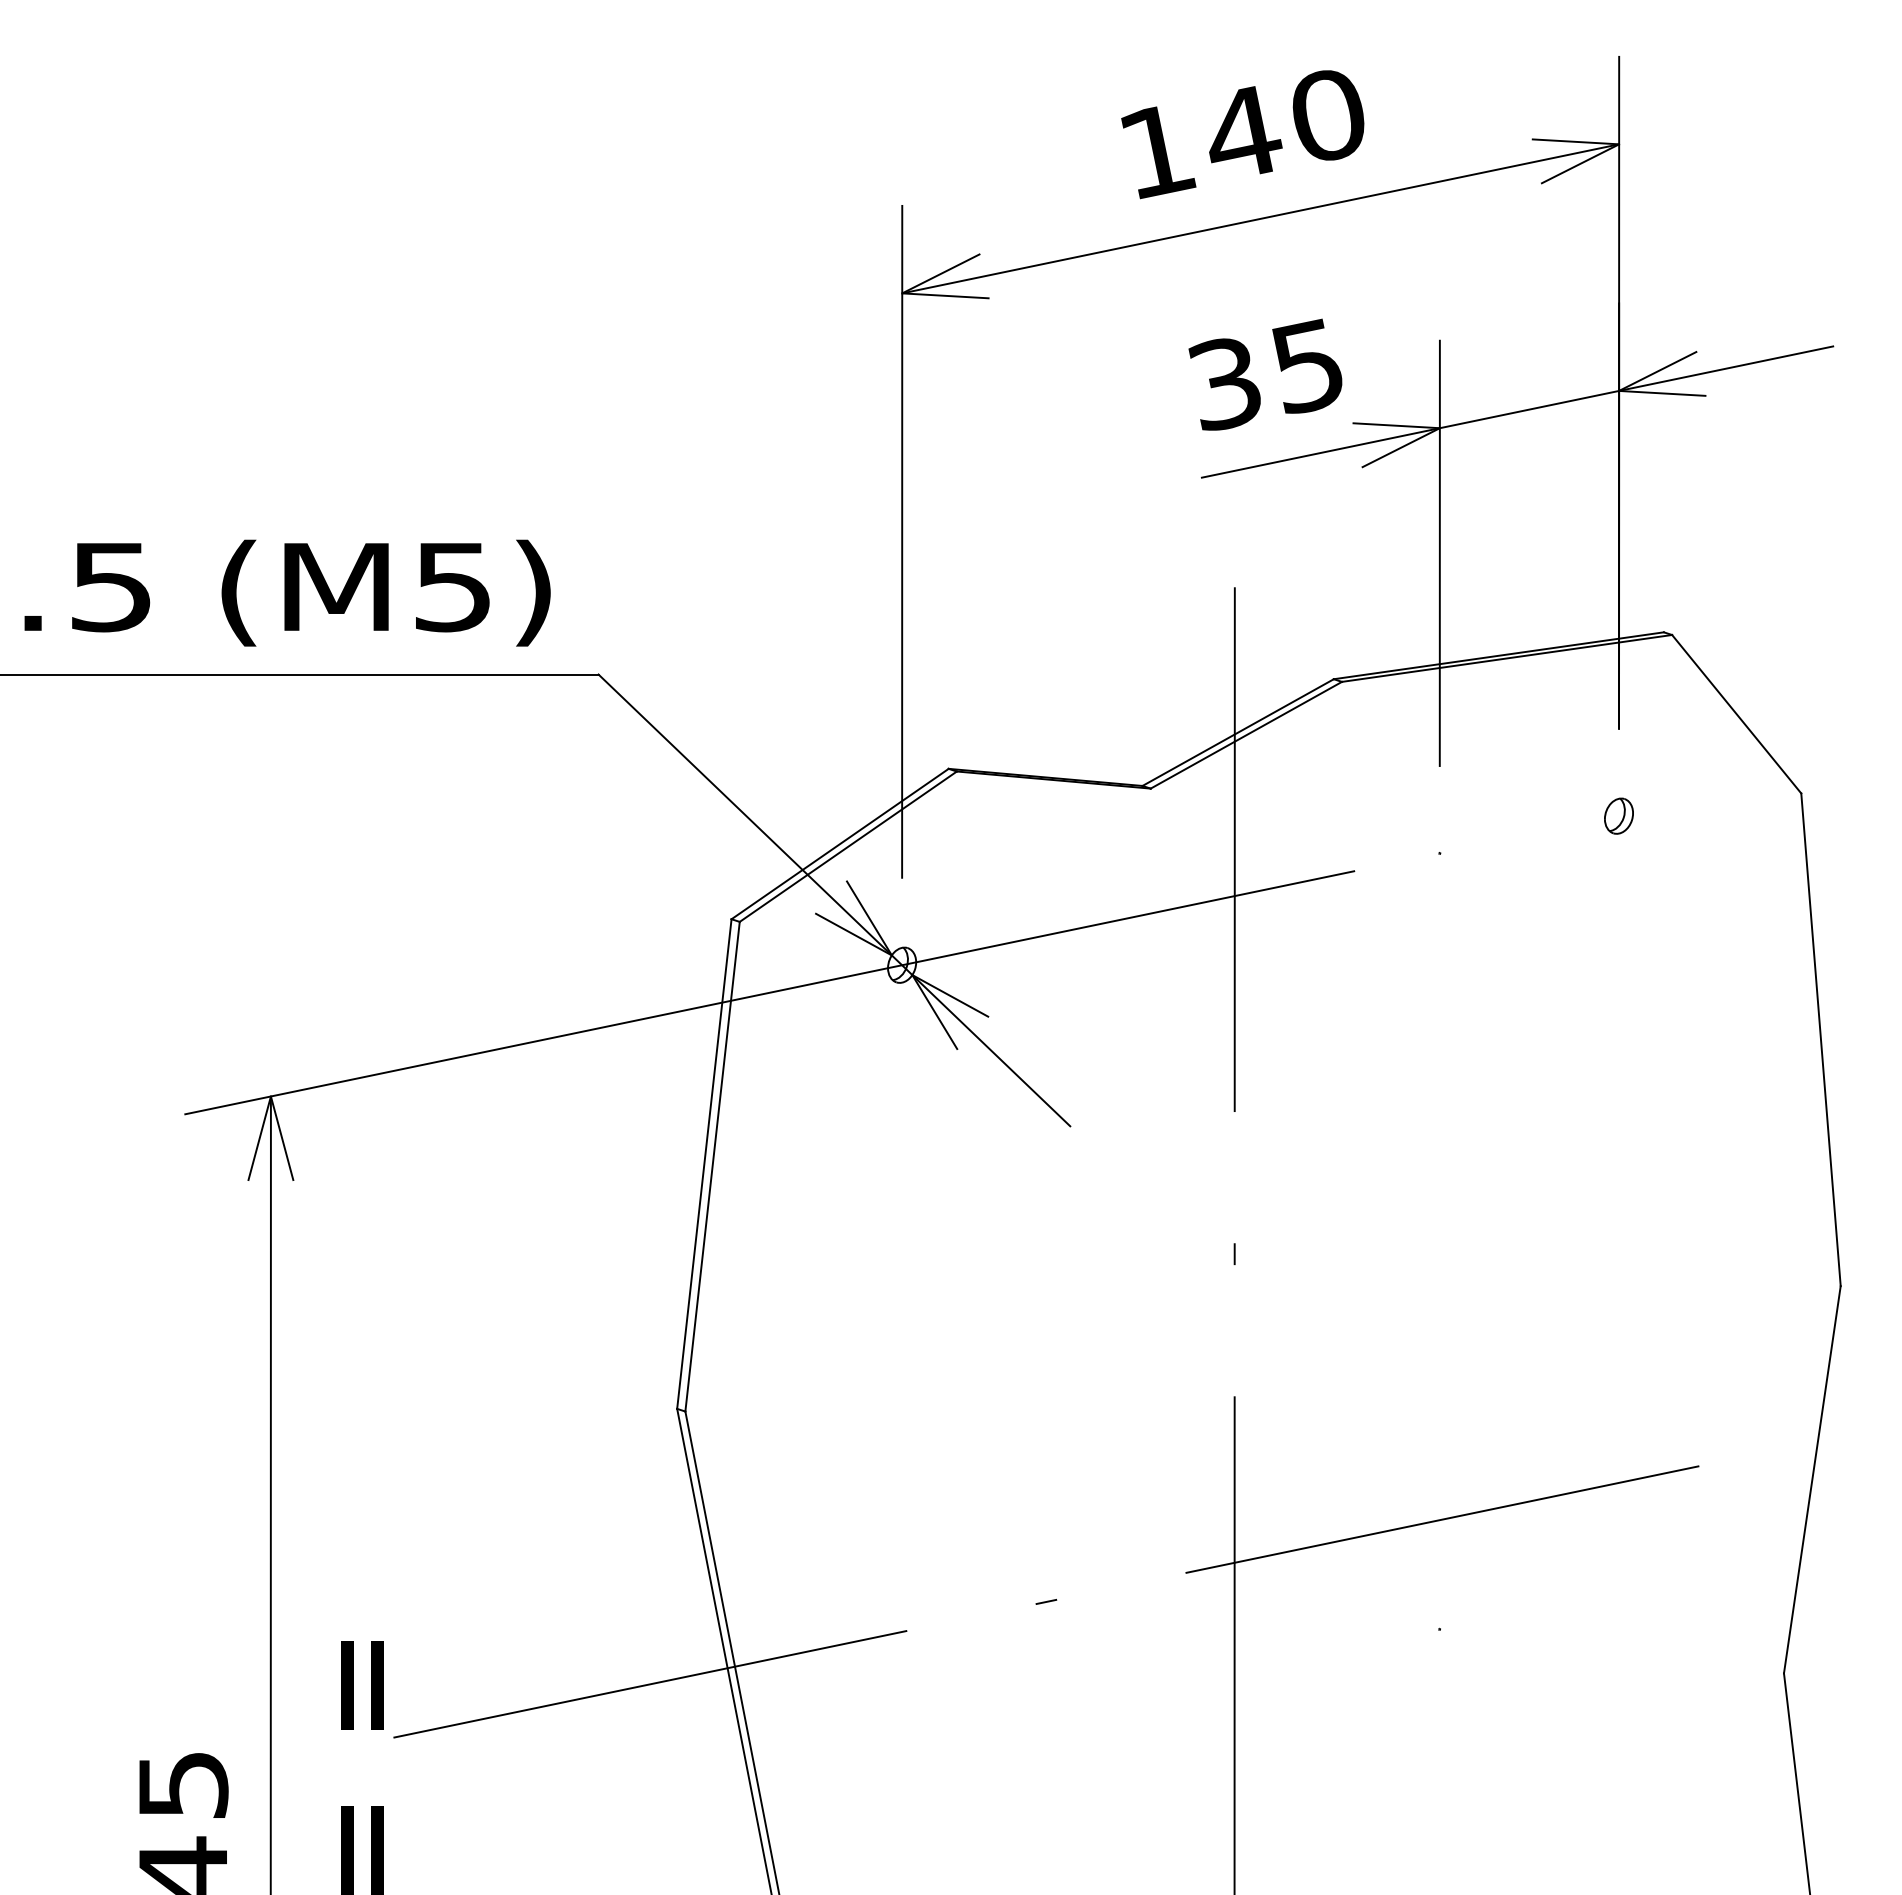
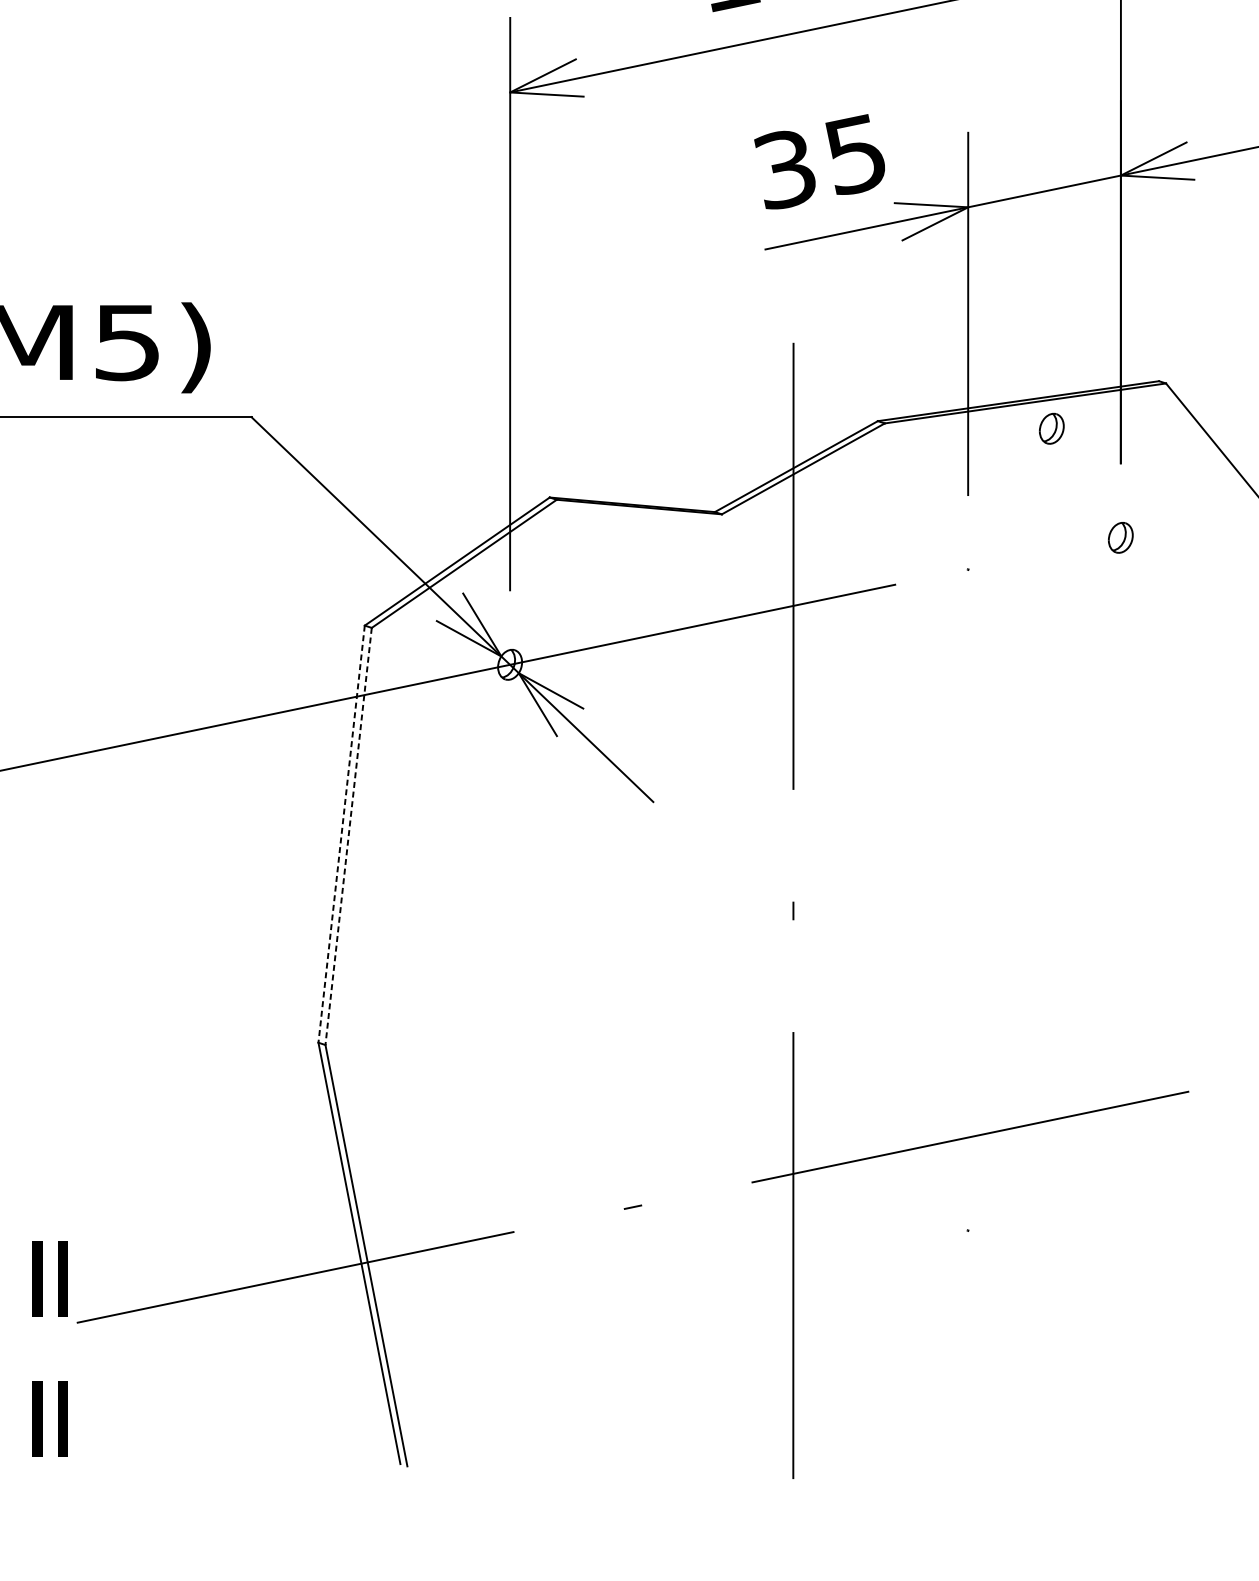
part: (1537, 687) -> (1051, 428), added
line: (704, 1164) -> (341, 834), solid -> dashed
line: (712, 1167) -> (348, 837), solid -> dashed

